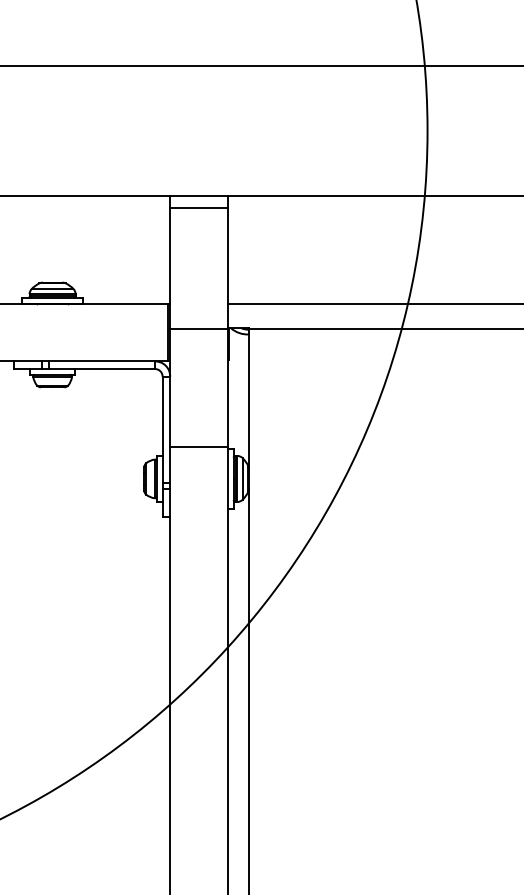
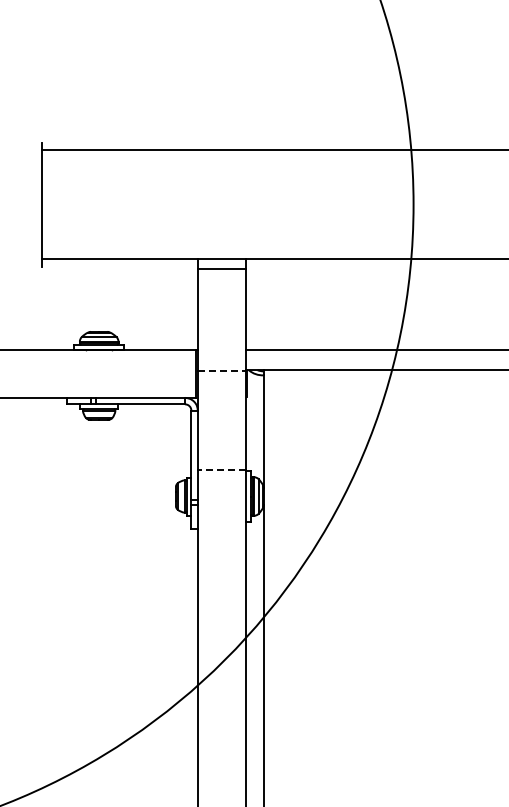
line: (199, 328) -> (222, 370), solid -> dashed
line: (198, 446) -> (221, 469), solid -> dashed

